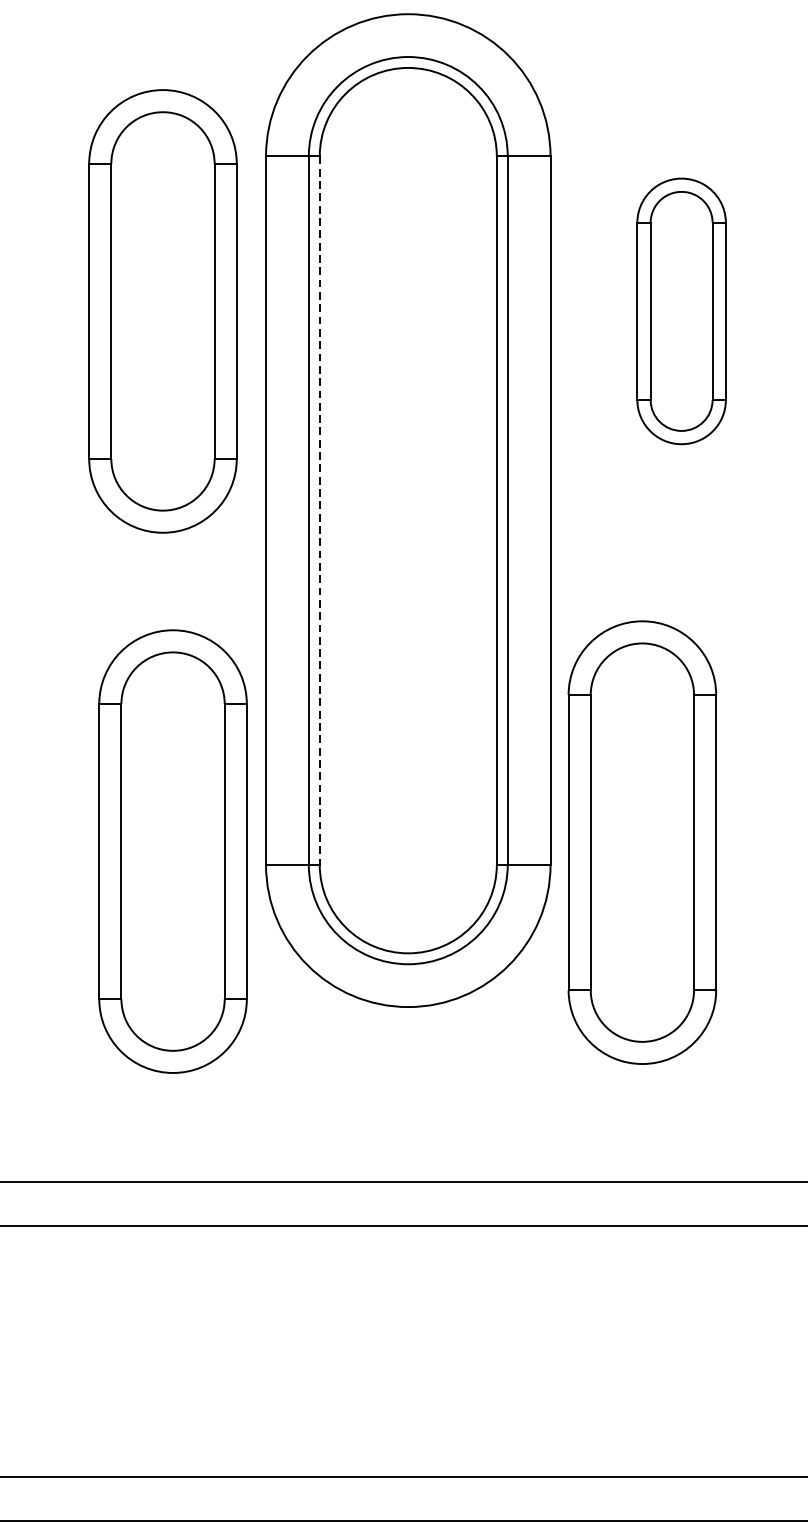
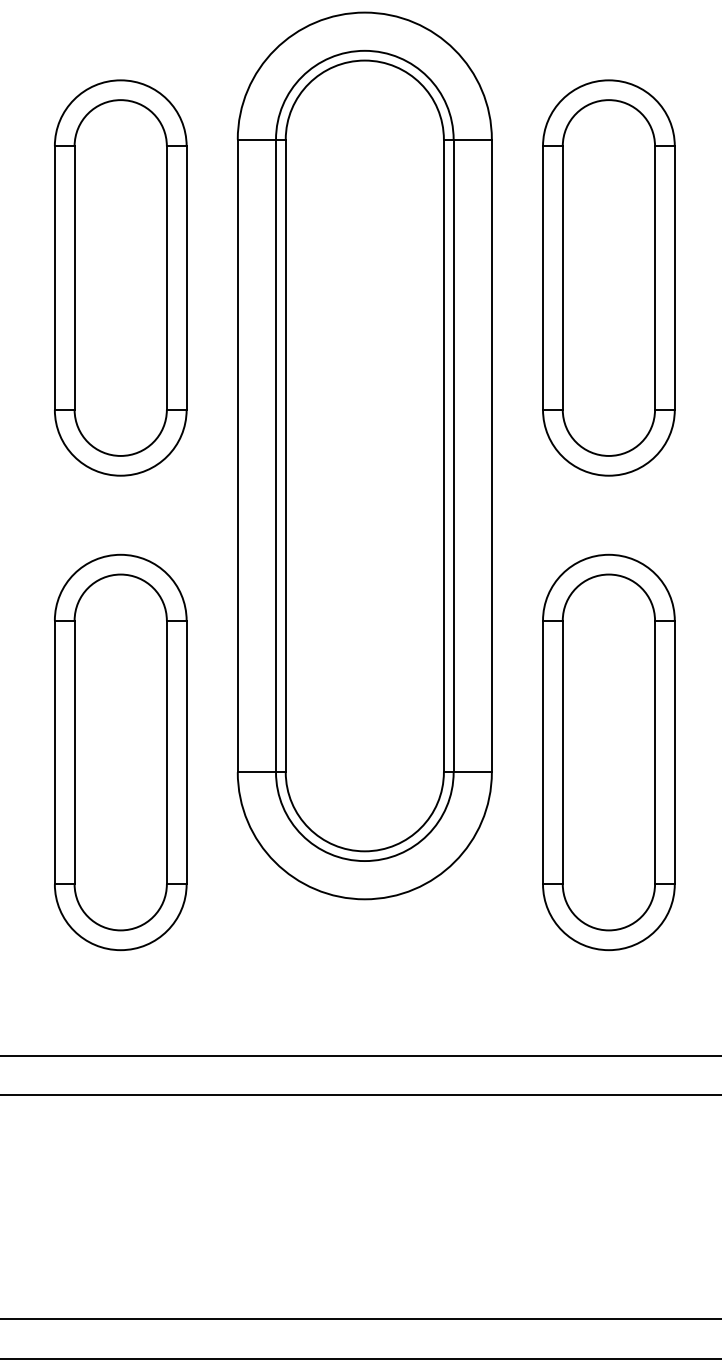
part: (162, 310) -> (120, 277), moved
part: (681, 310) -> (608, 277), size x1.67
line: (319, 511) -> (285, 456), dashed -> solid
part: (641, 842) -> (608, 752), moved
part: (172, 851) -> (120, 752), moved

